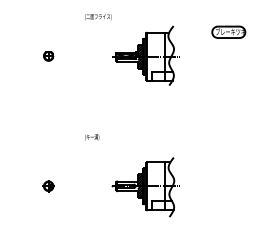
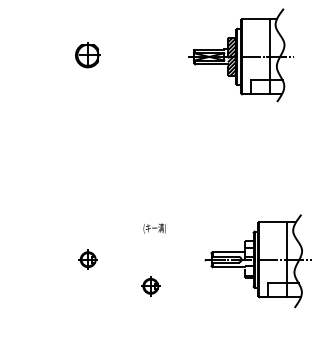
part: (48, 56) -> (87, 56), size x1.6
text: (92, 137) -> (155, 228), moved
part: (145, 187) -> (257, 261), moved
part: (88, 203) -> (150, 286), added

